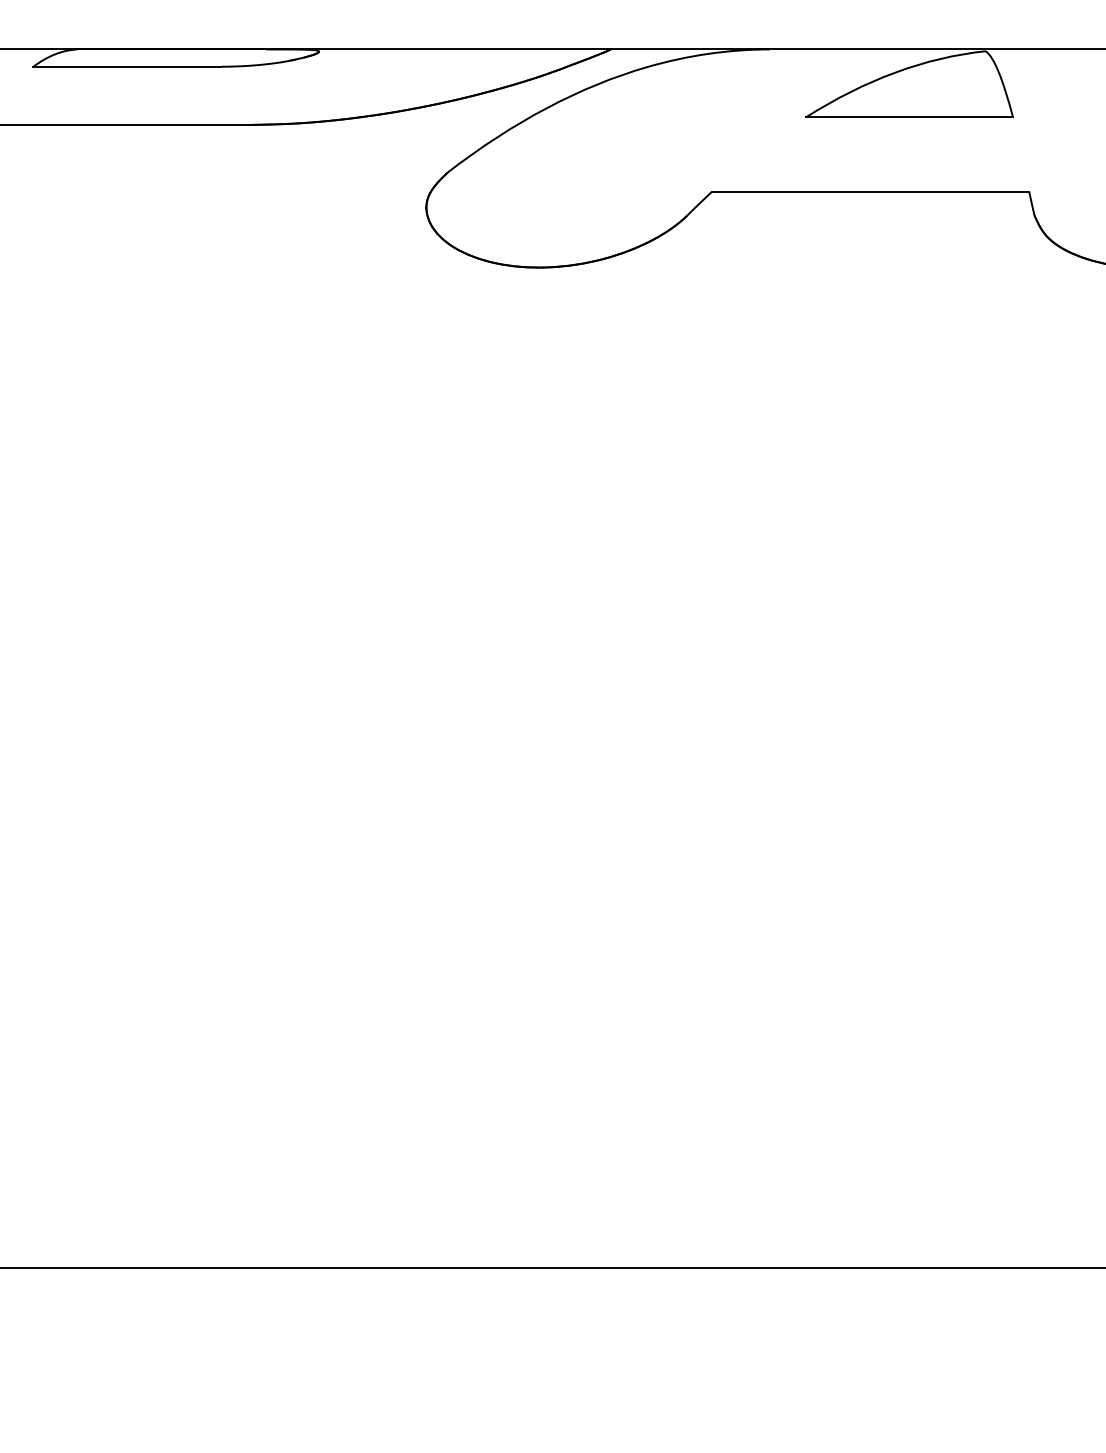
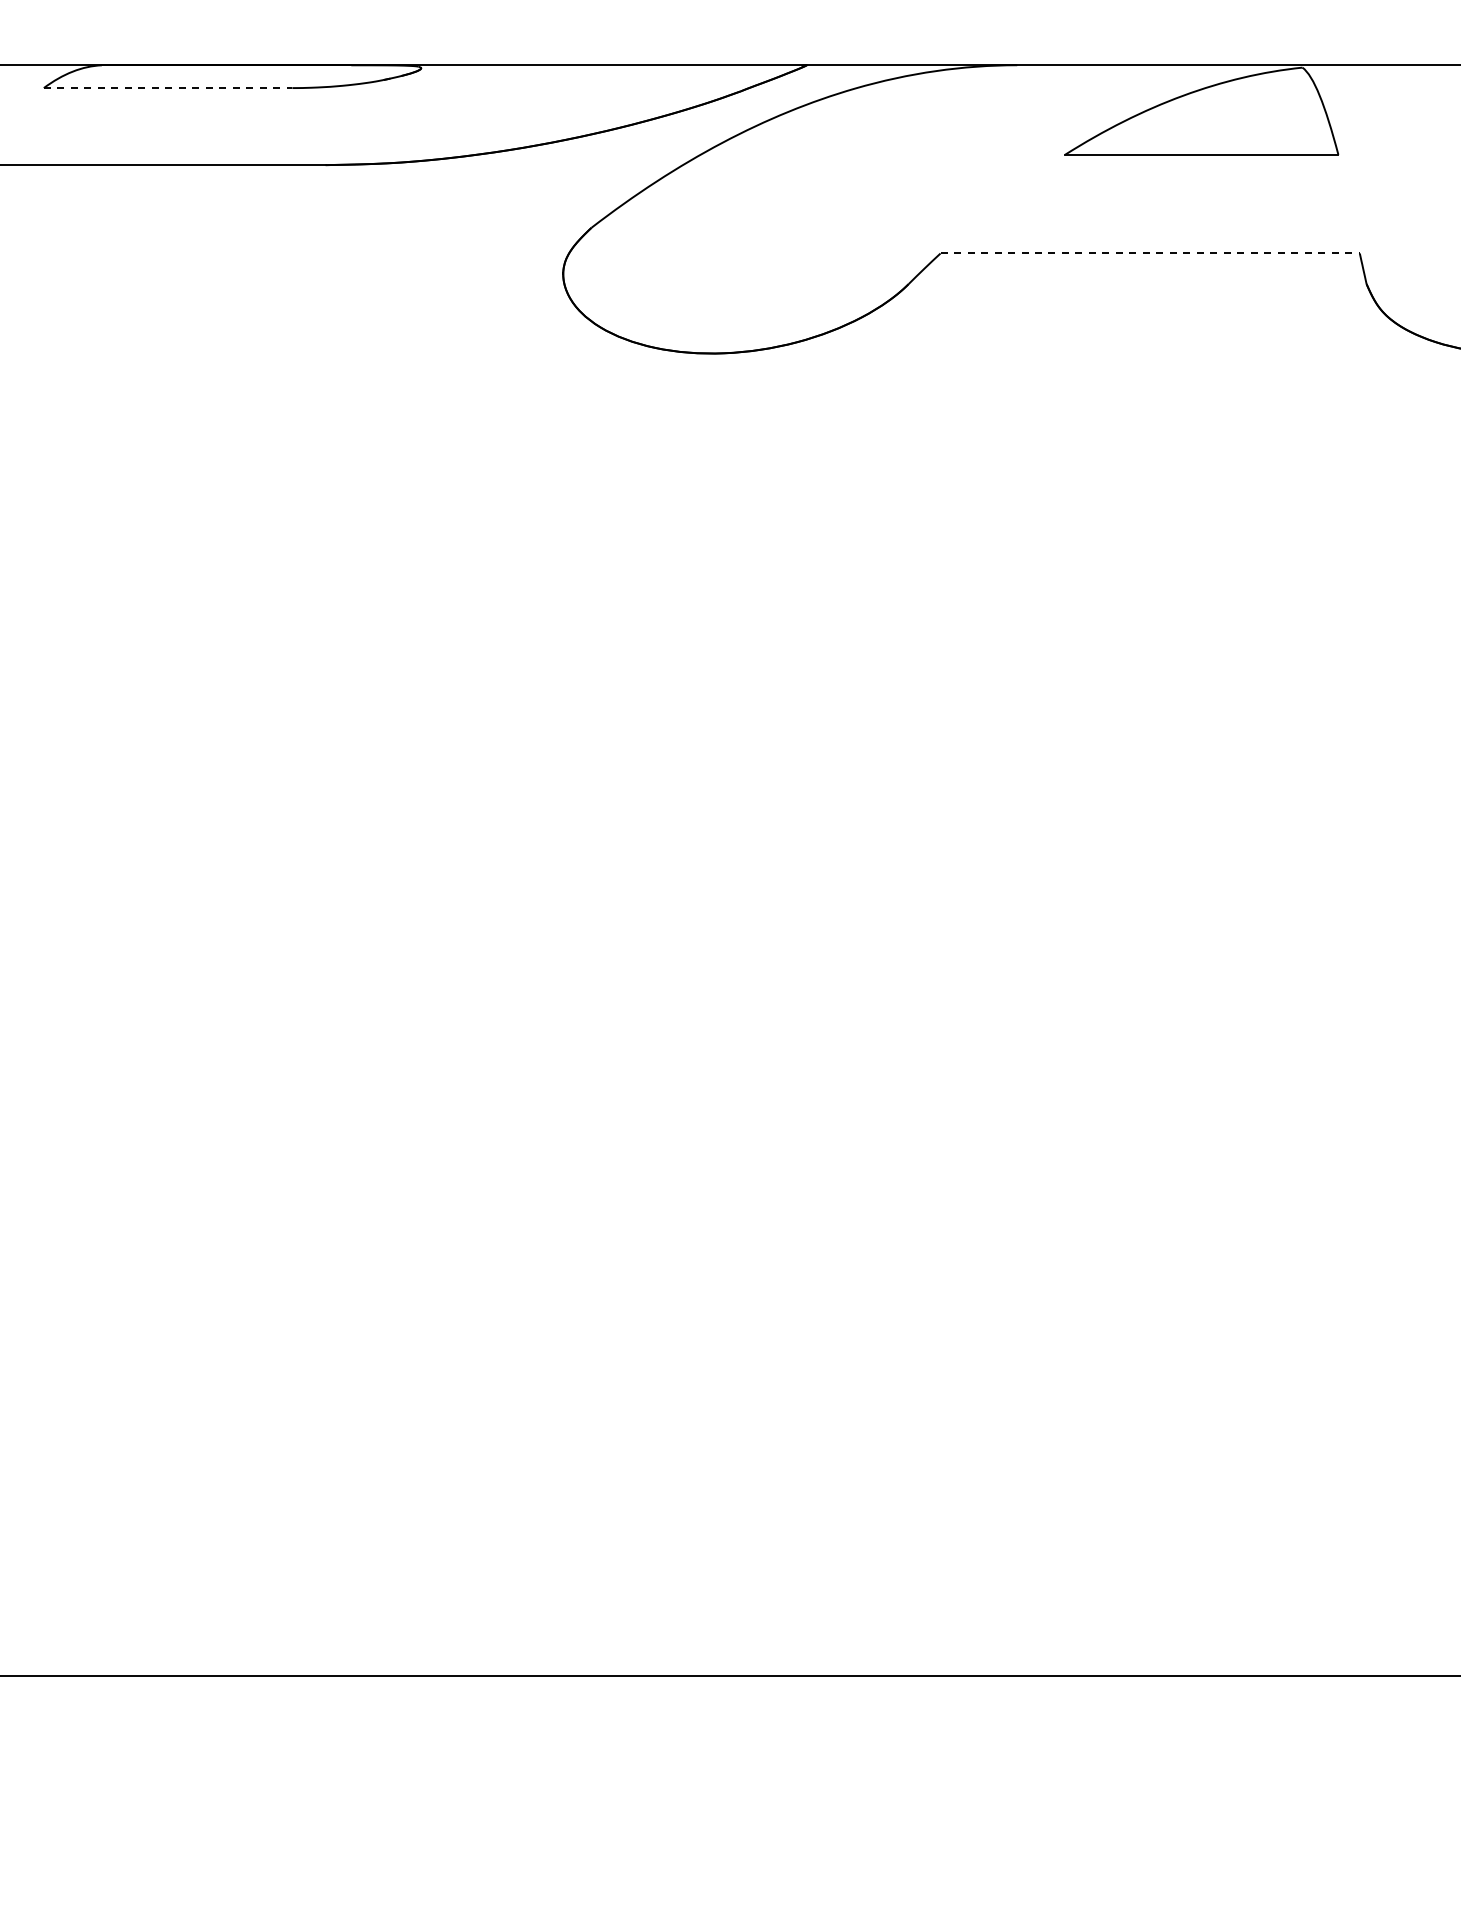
line: (127, 67) -> (168, 88), solid -> dashed
line: (870, 191) -> (1150, 253), solid -> dashed

